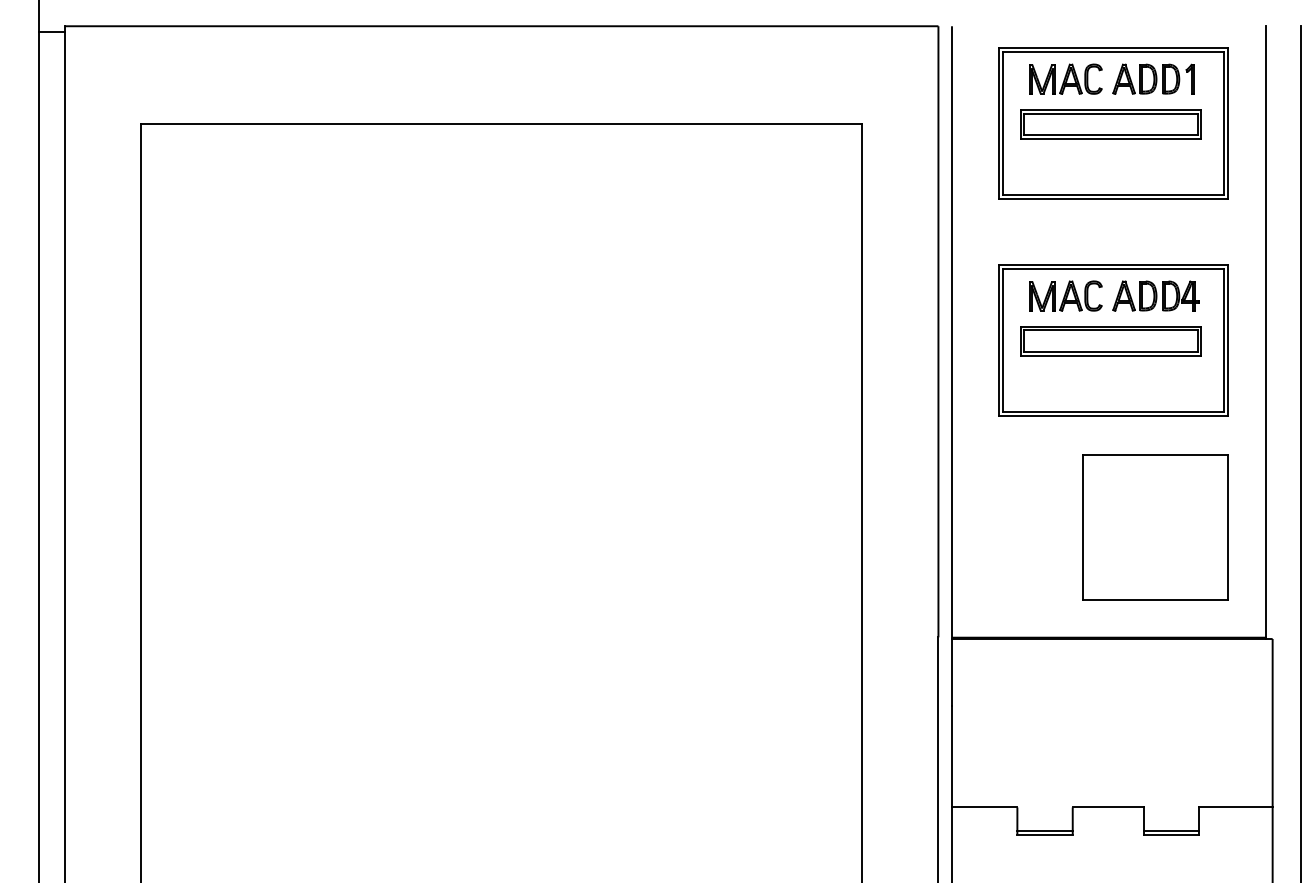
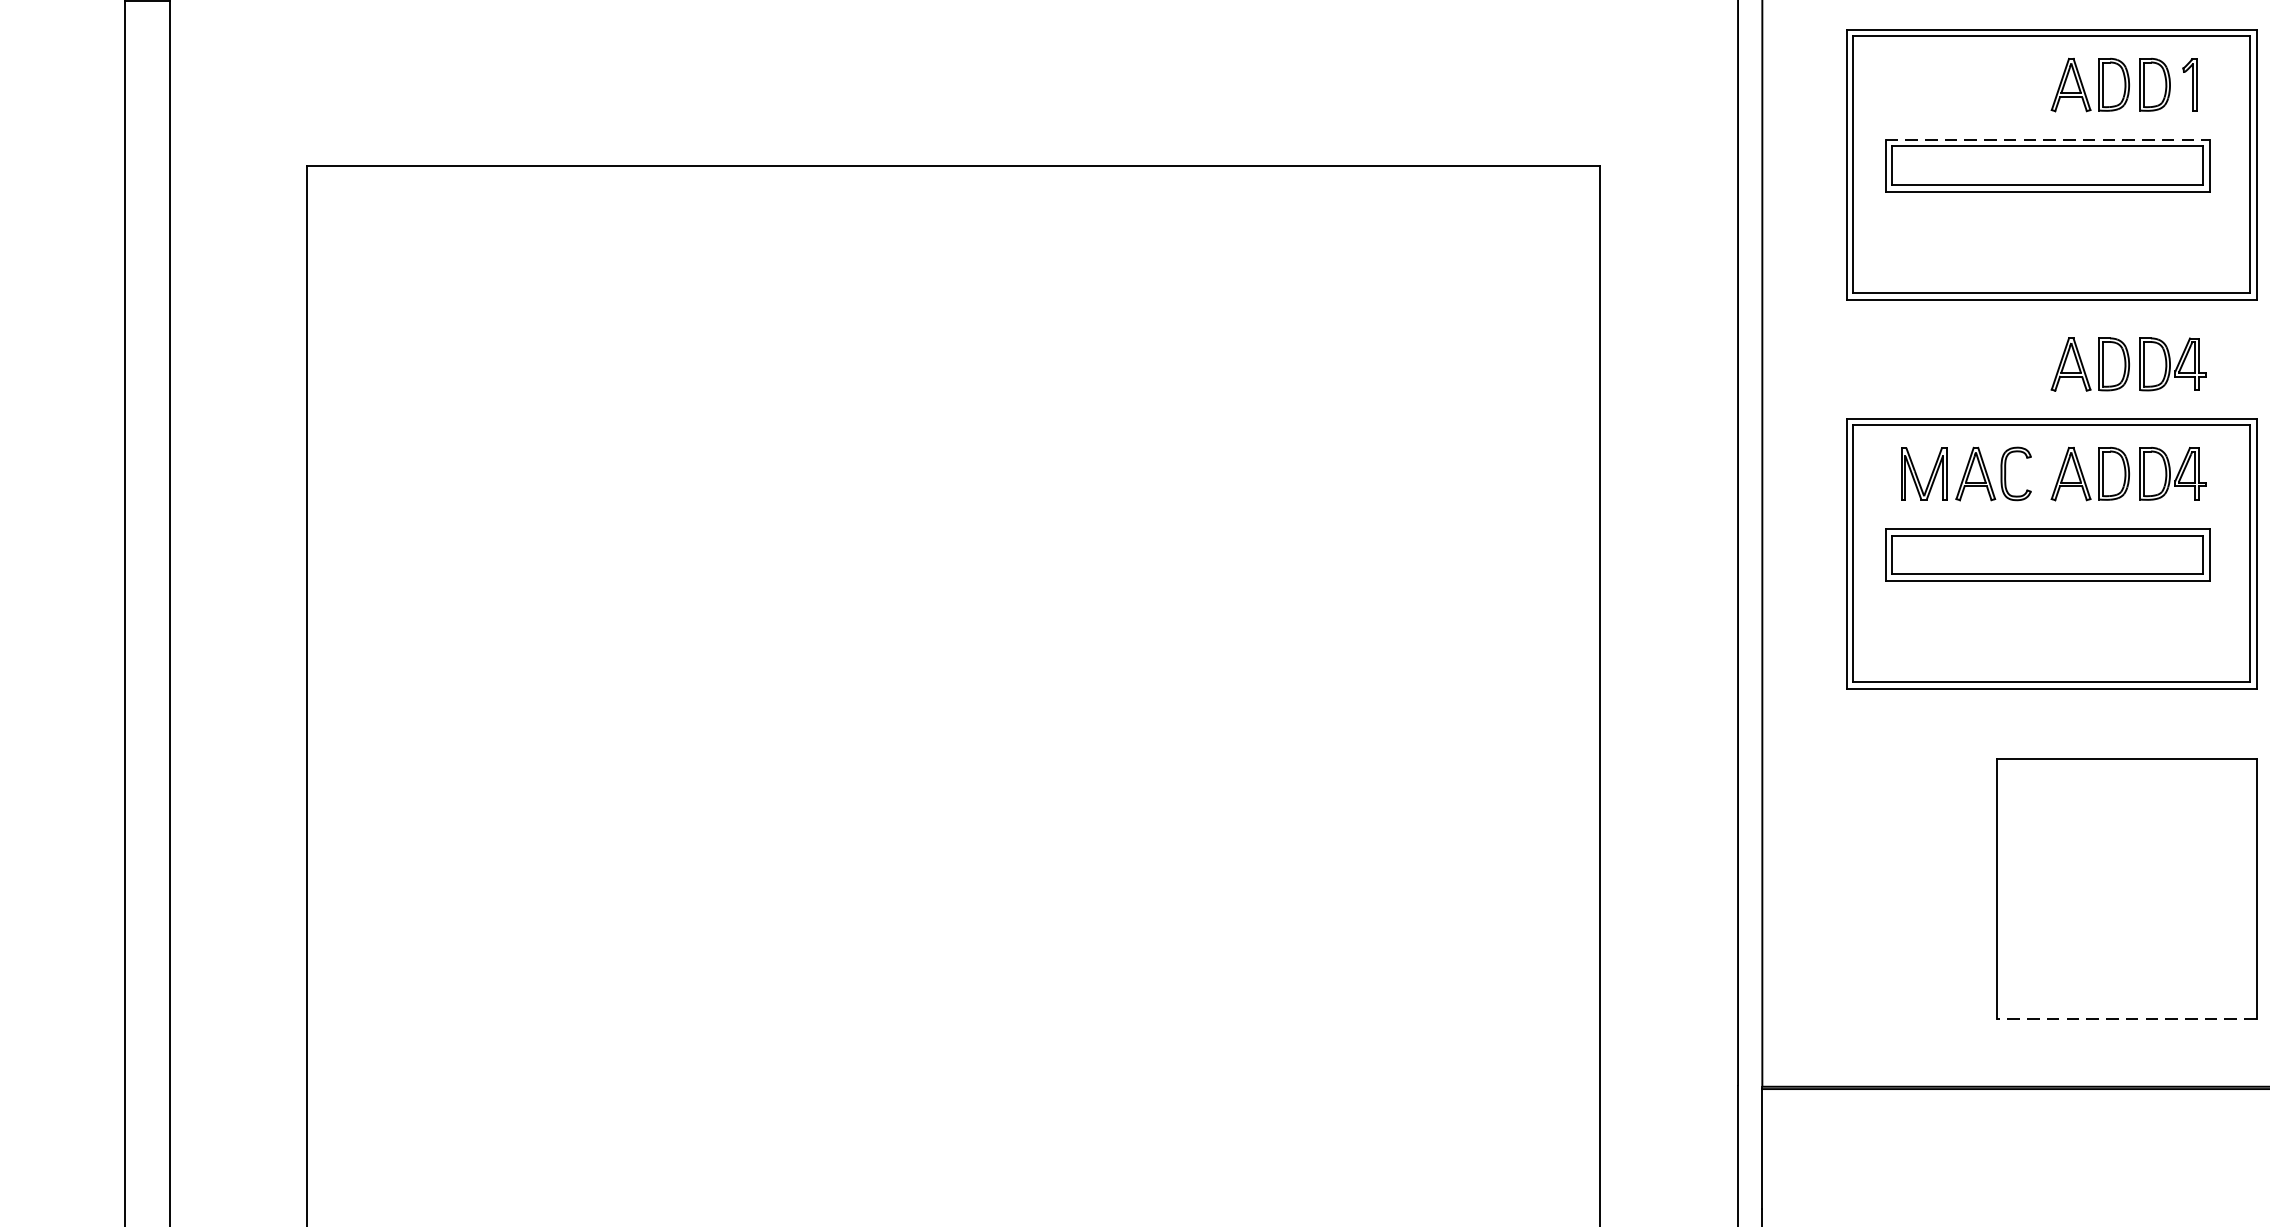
part: (1065, 78) -> (1965, 83), removed
line: (1111, 109) -> (2048, 139), solid -> dashed
part: (1155, 234) -> (2127, 363), added
line: (1154, 599) -> (2125, 1018), solid -> dashed

